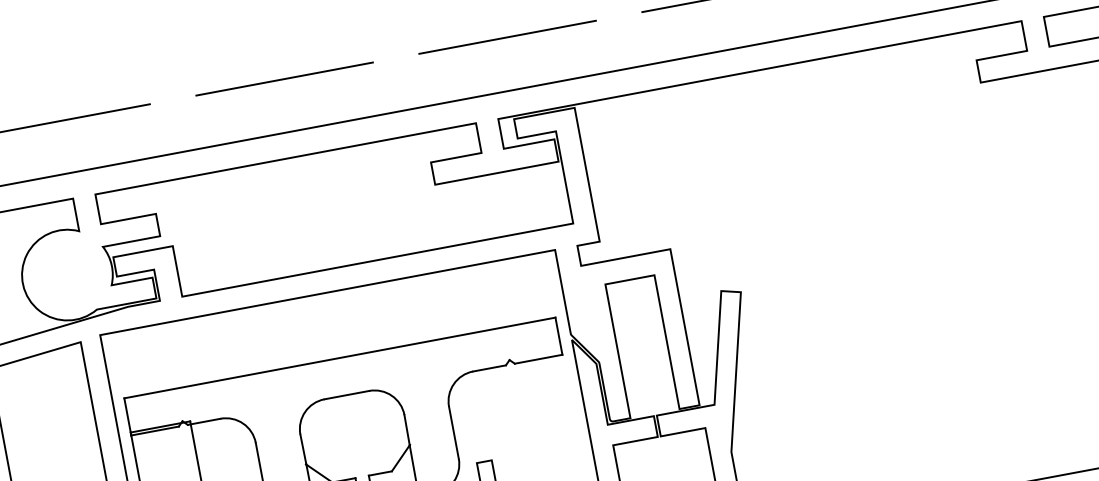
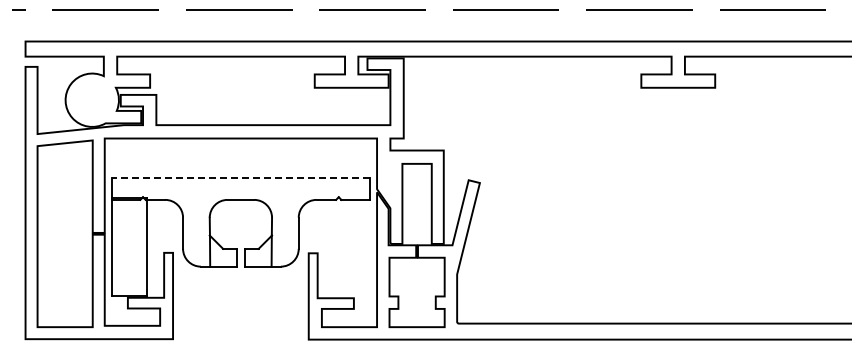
line: (339, 357) -> (240, 177), solid -> dashed

